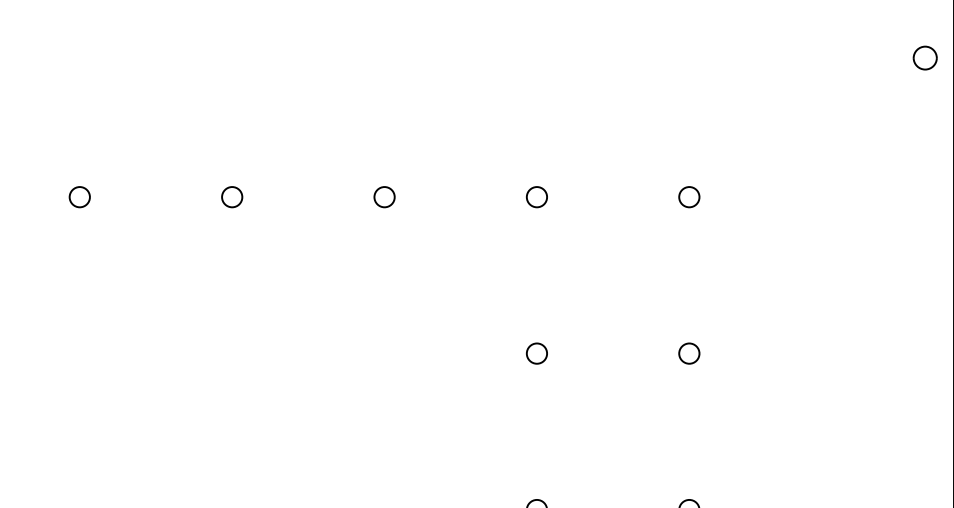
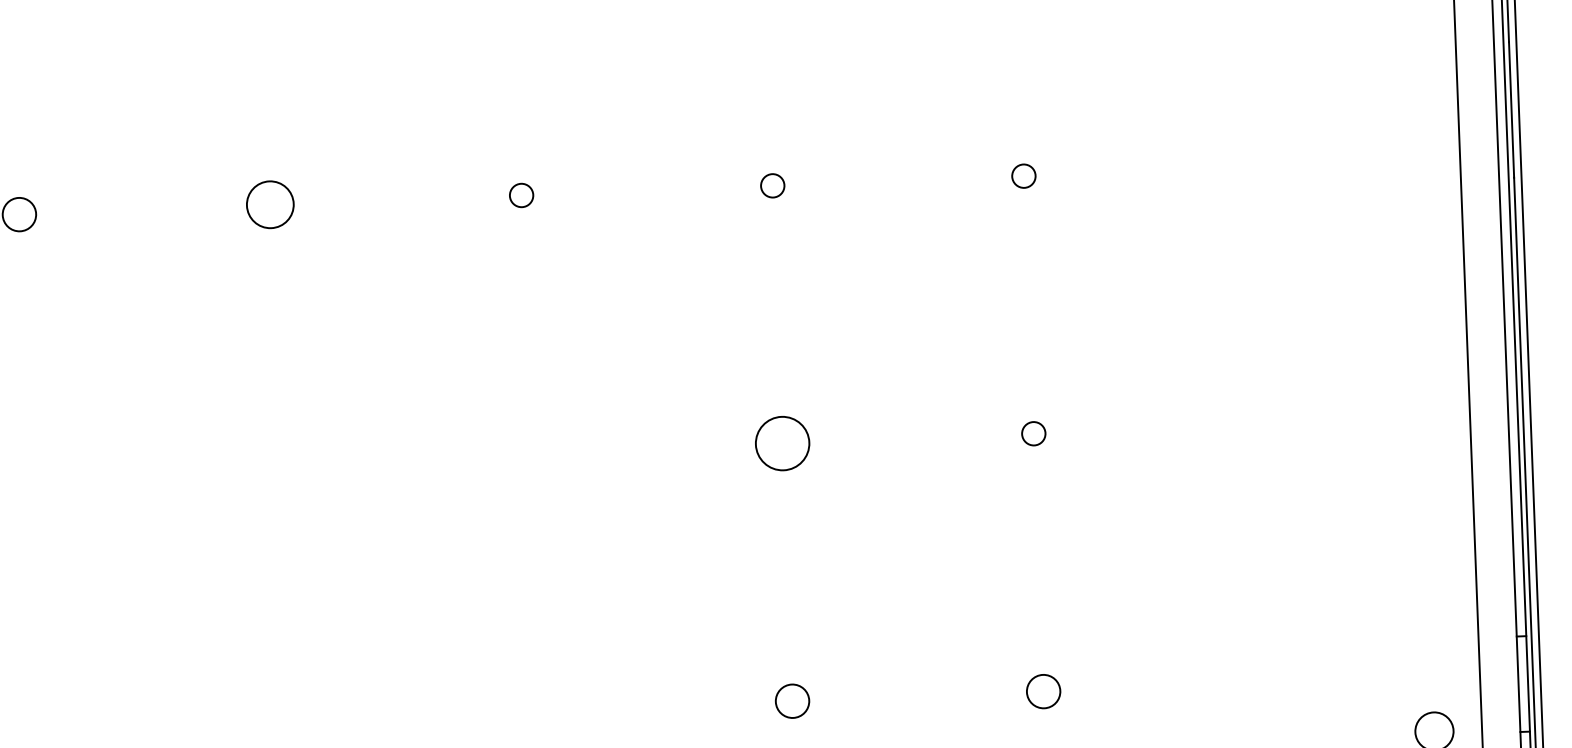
circle: (232, 197) -> (271, 205), size x1.4
circle: (384, 197) -> (521, 195), size x0.7
circle: (536, 197) -> (771, 186), size x0.7
circle: (689, 197) -> (1024, 176), size x0.7
circle: (536, 353) -> (781, 443), size x1.6
circle: (689, 353) -> (1033, 433), size x0.7

